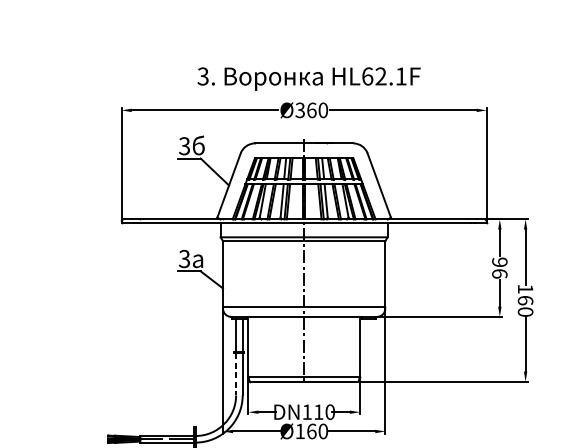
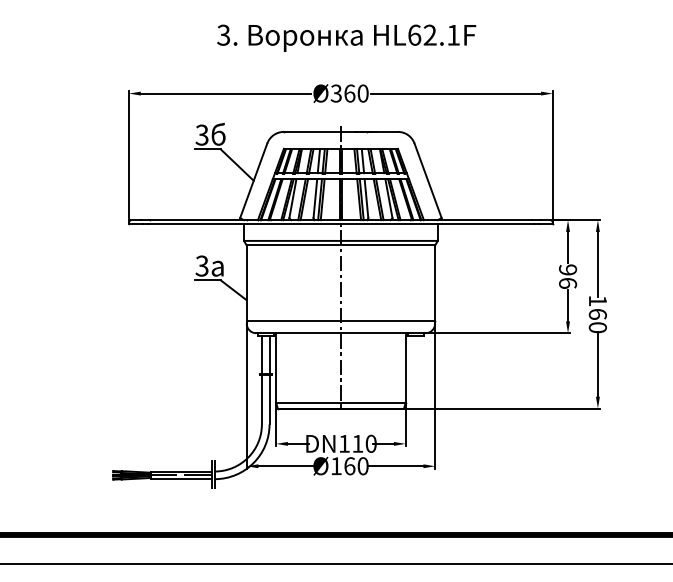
text: (308, 78) -> (346, 37), moved
line: (235, 374) -> (261, 400), dashed -> solid

